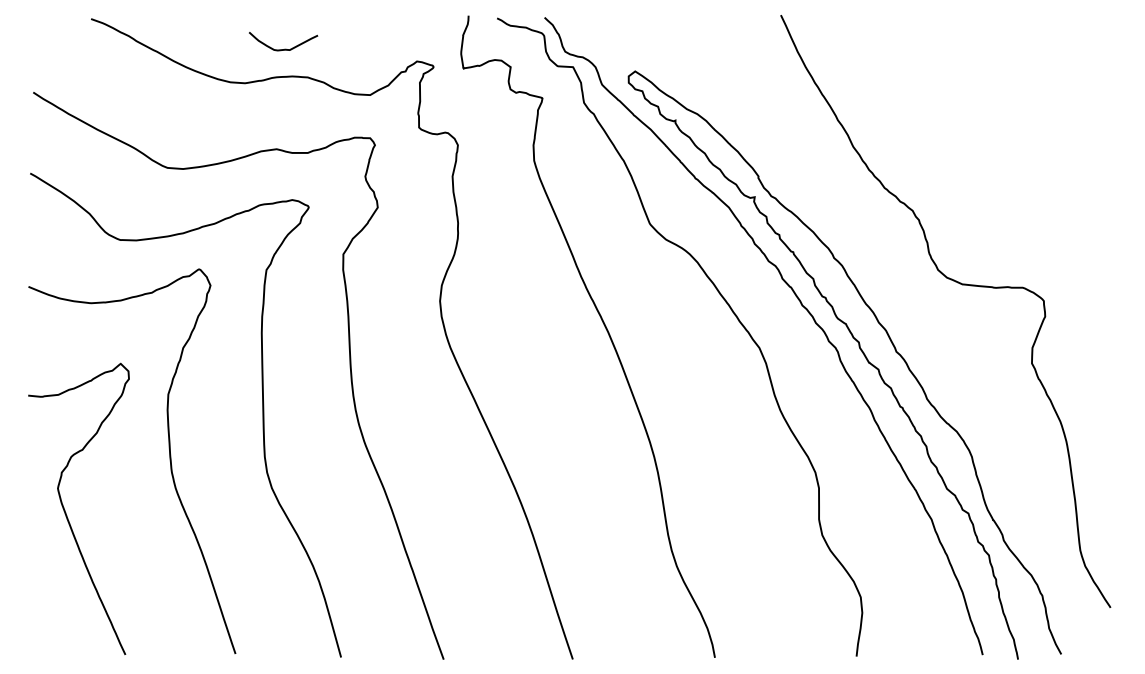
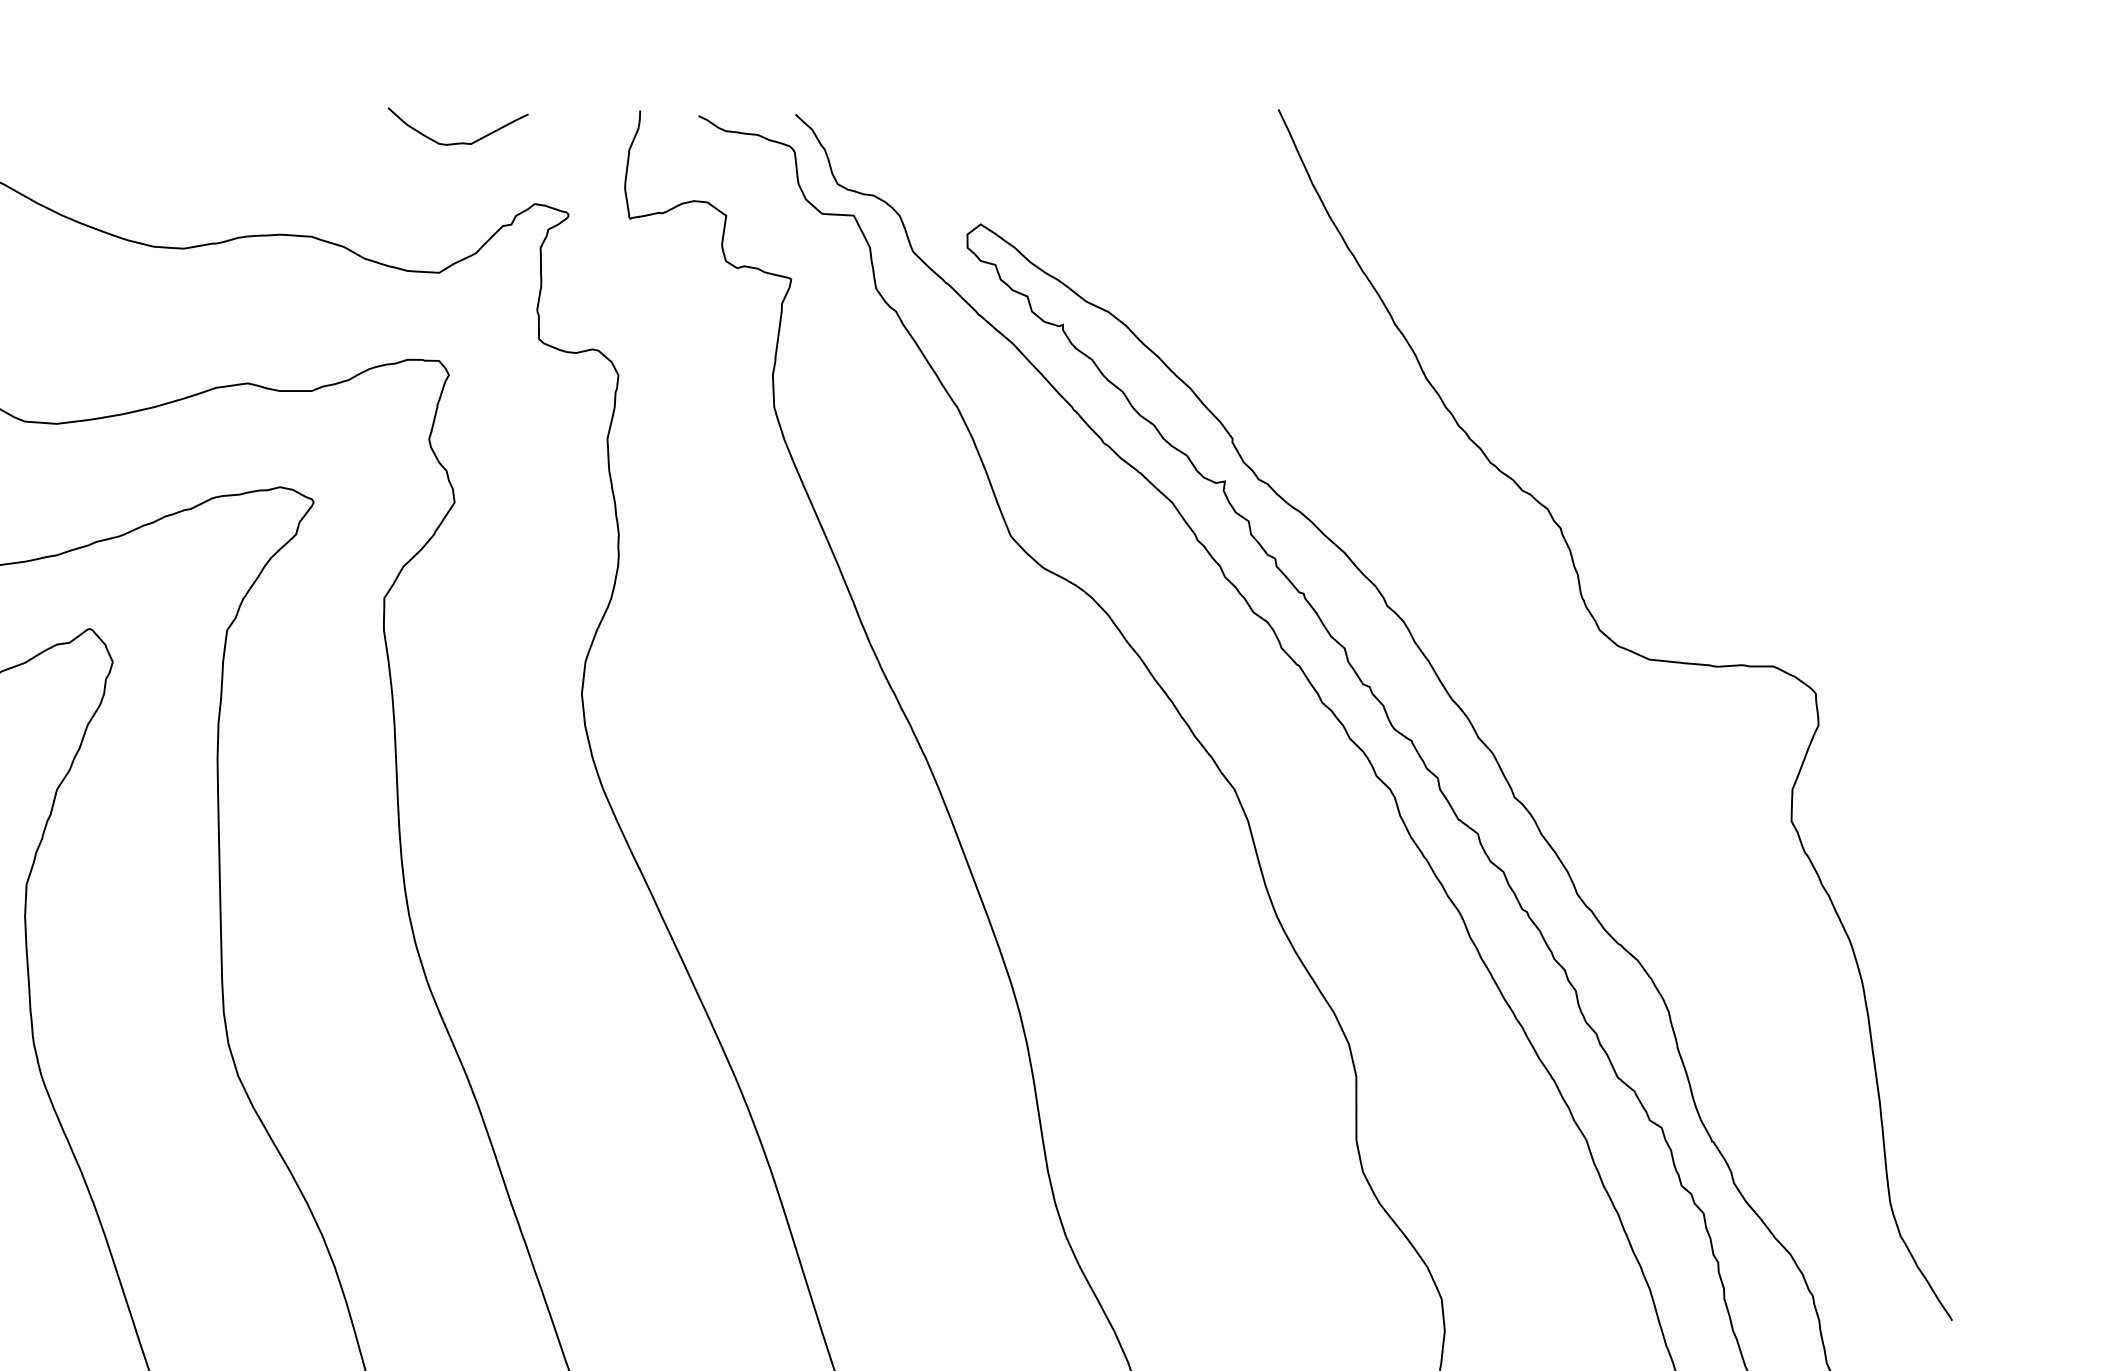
curve: (284, 48) -> (460, 140), moved

